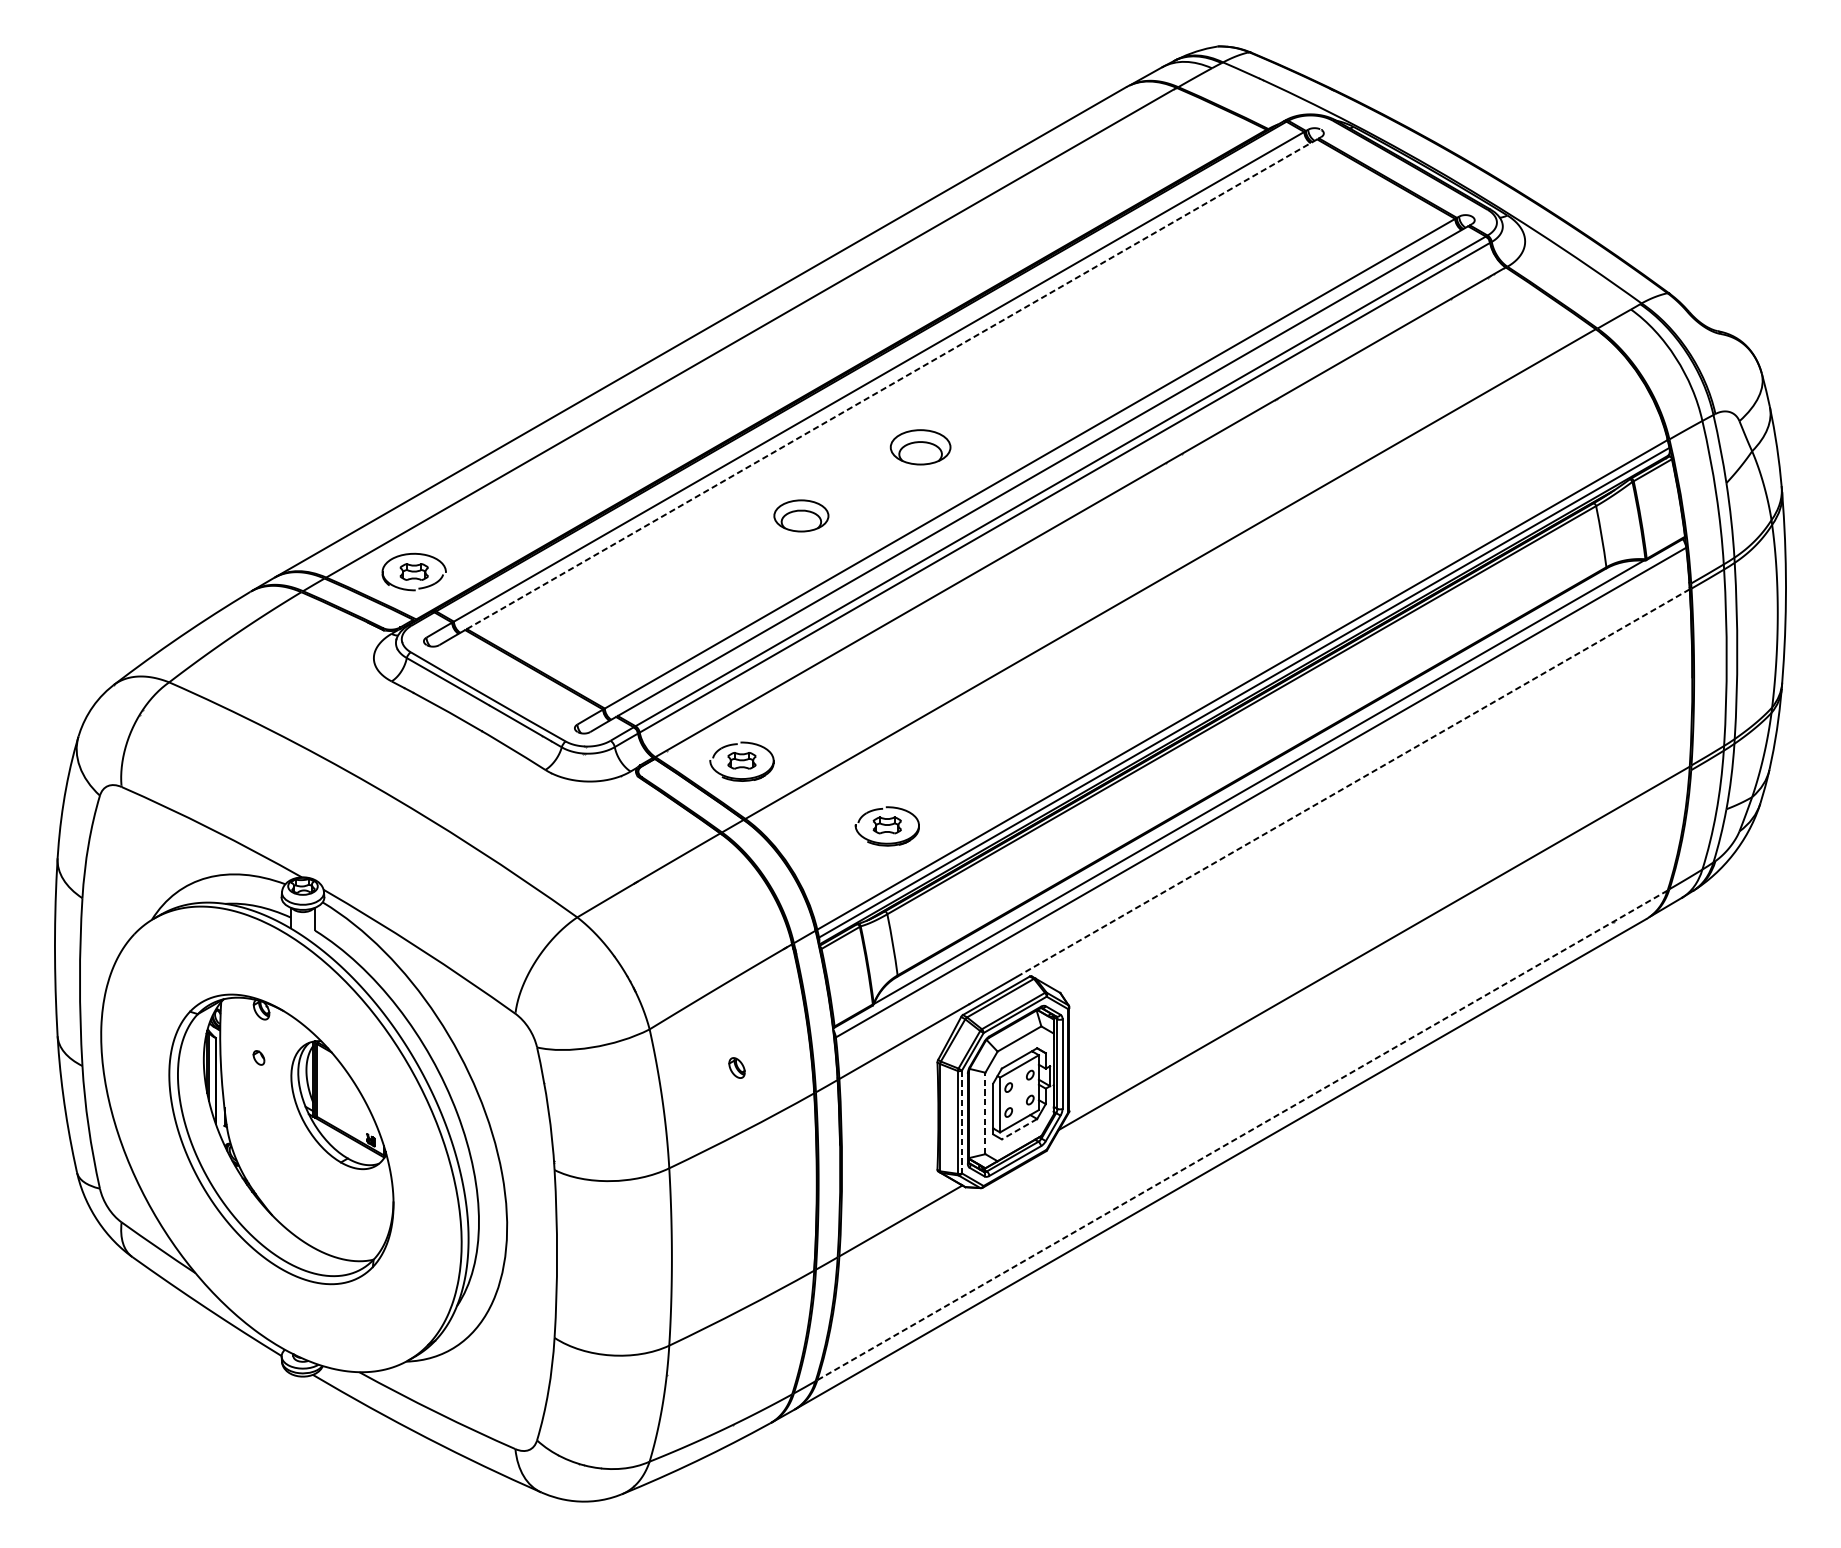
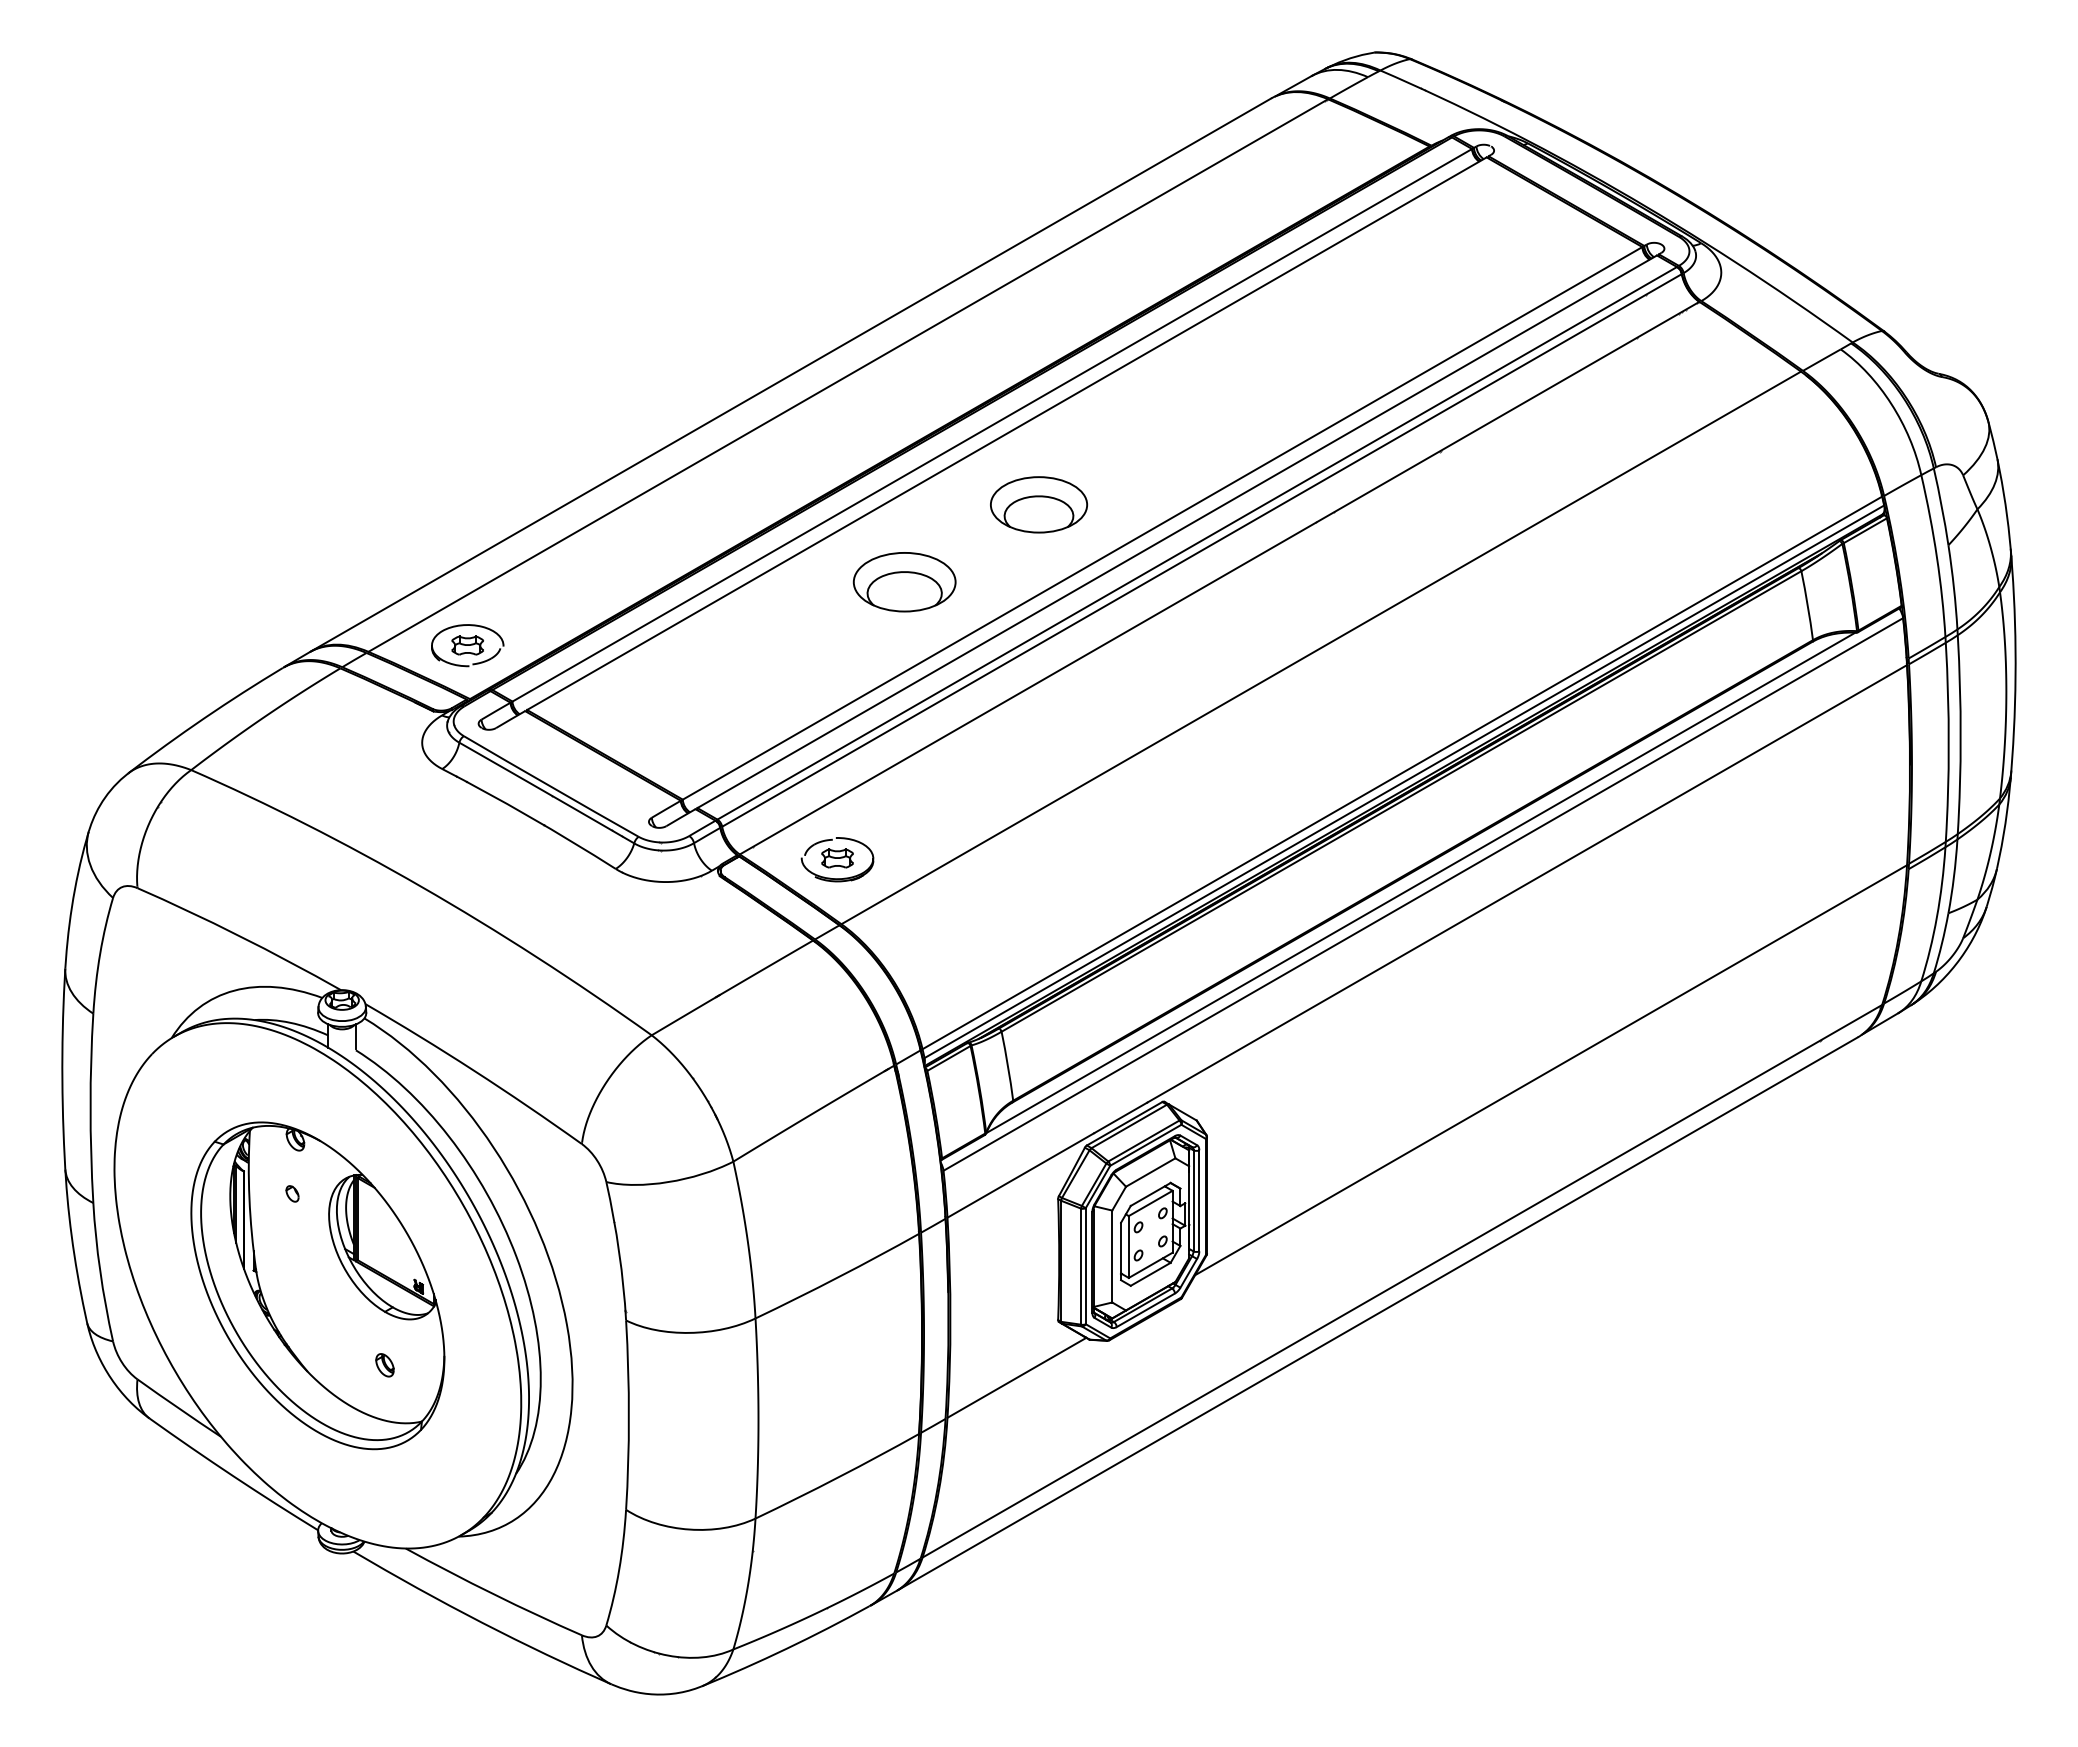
line: (891, 384) -> (1006, 433), dashed -> solid
part: (920, 446) -> (1039, 504), size x1.43
part: (801, 516) -> (904, 582), size x1.67
line: (1352, 783) -> (1526, 884), dashed -> solid
part: (887, 826) -> (1001, 932), removed
part: (736, 1068) -> (384, 1365), moved
line: (985, 1113) -> (1112, 1256), dashed -> solid
line: (961, 1122) -> (1085, 1266), dashed -> solid
line: (1019, 1129) -> (1150, 1274), dashed -> solid
line: (1242, 1135) -> (1402, 1281), dashed -> solid

